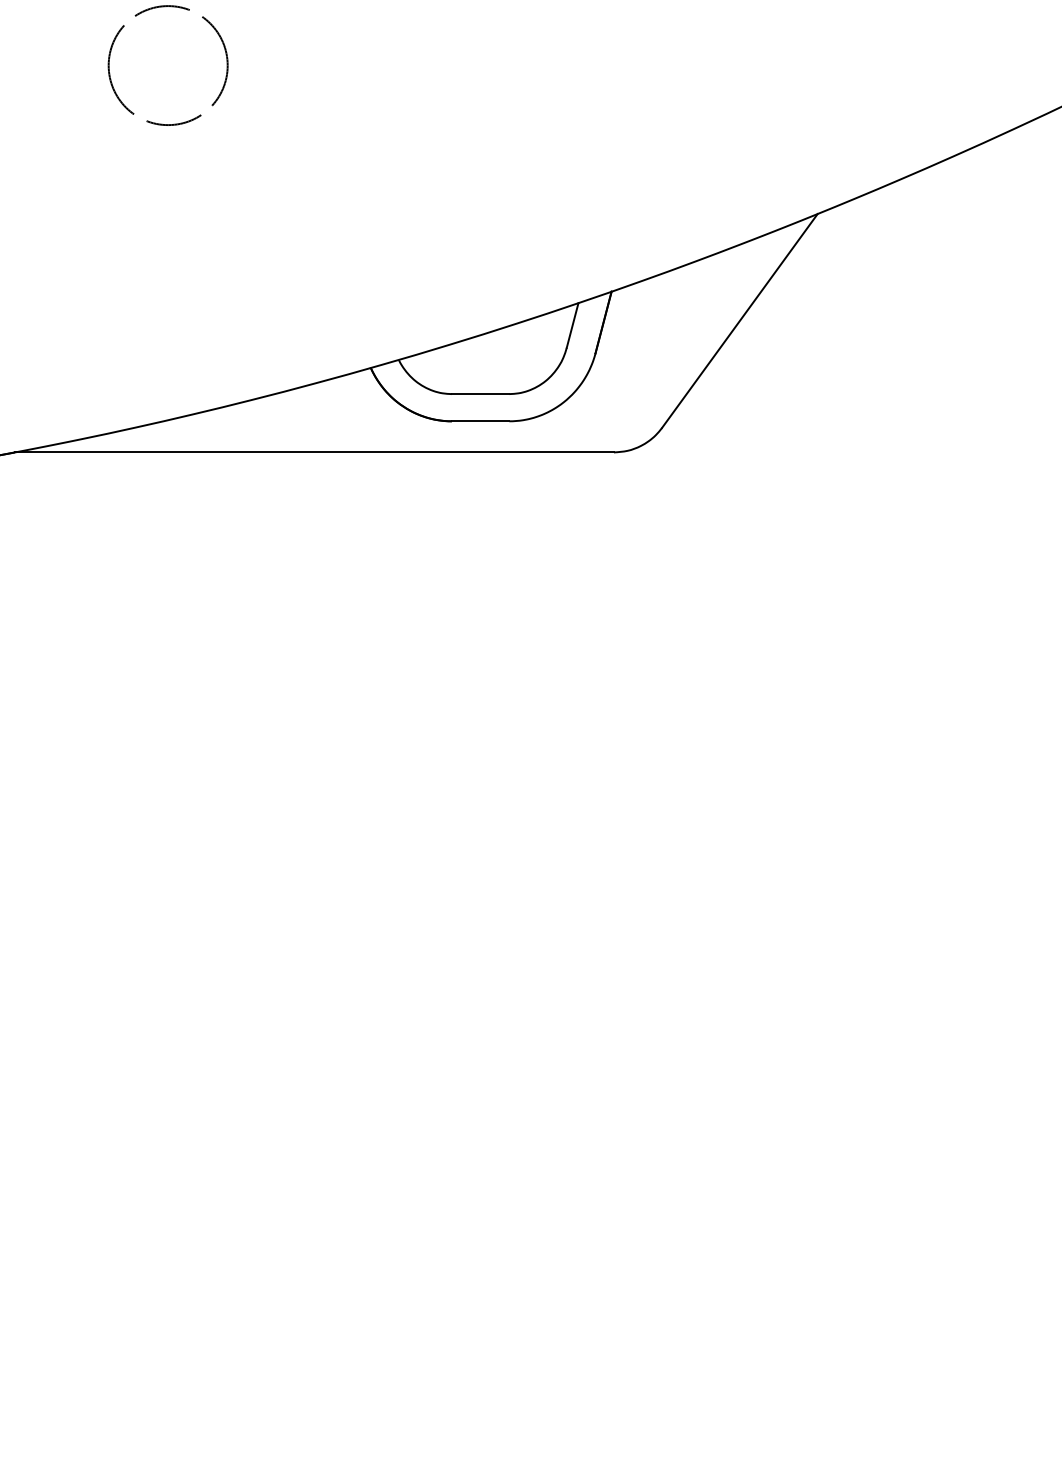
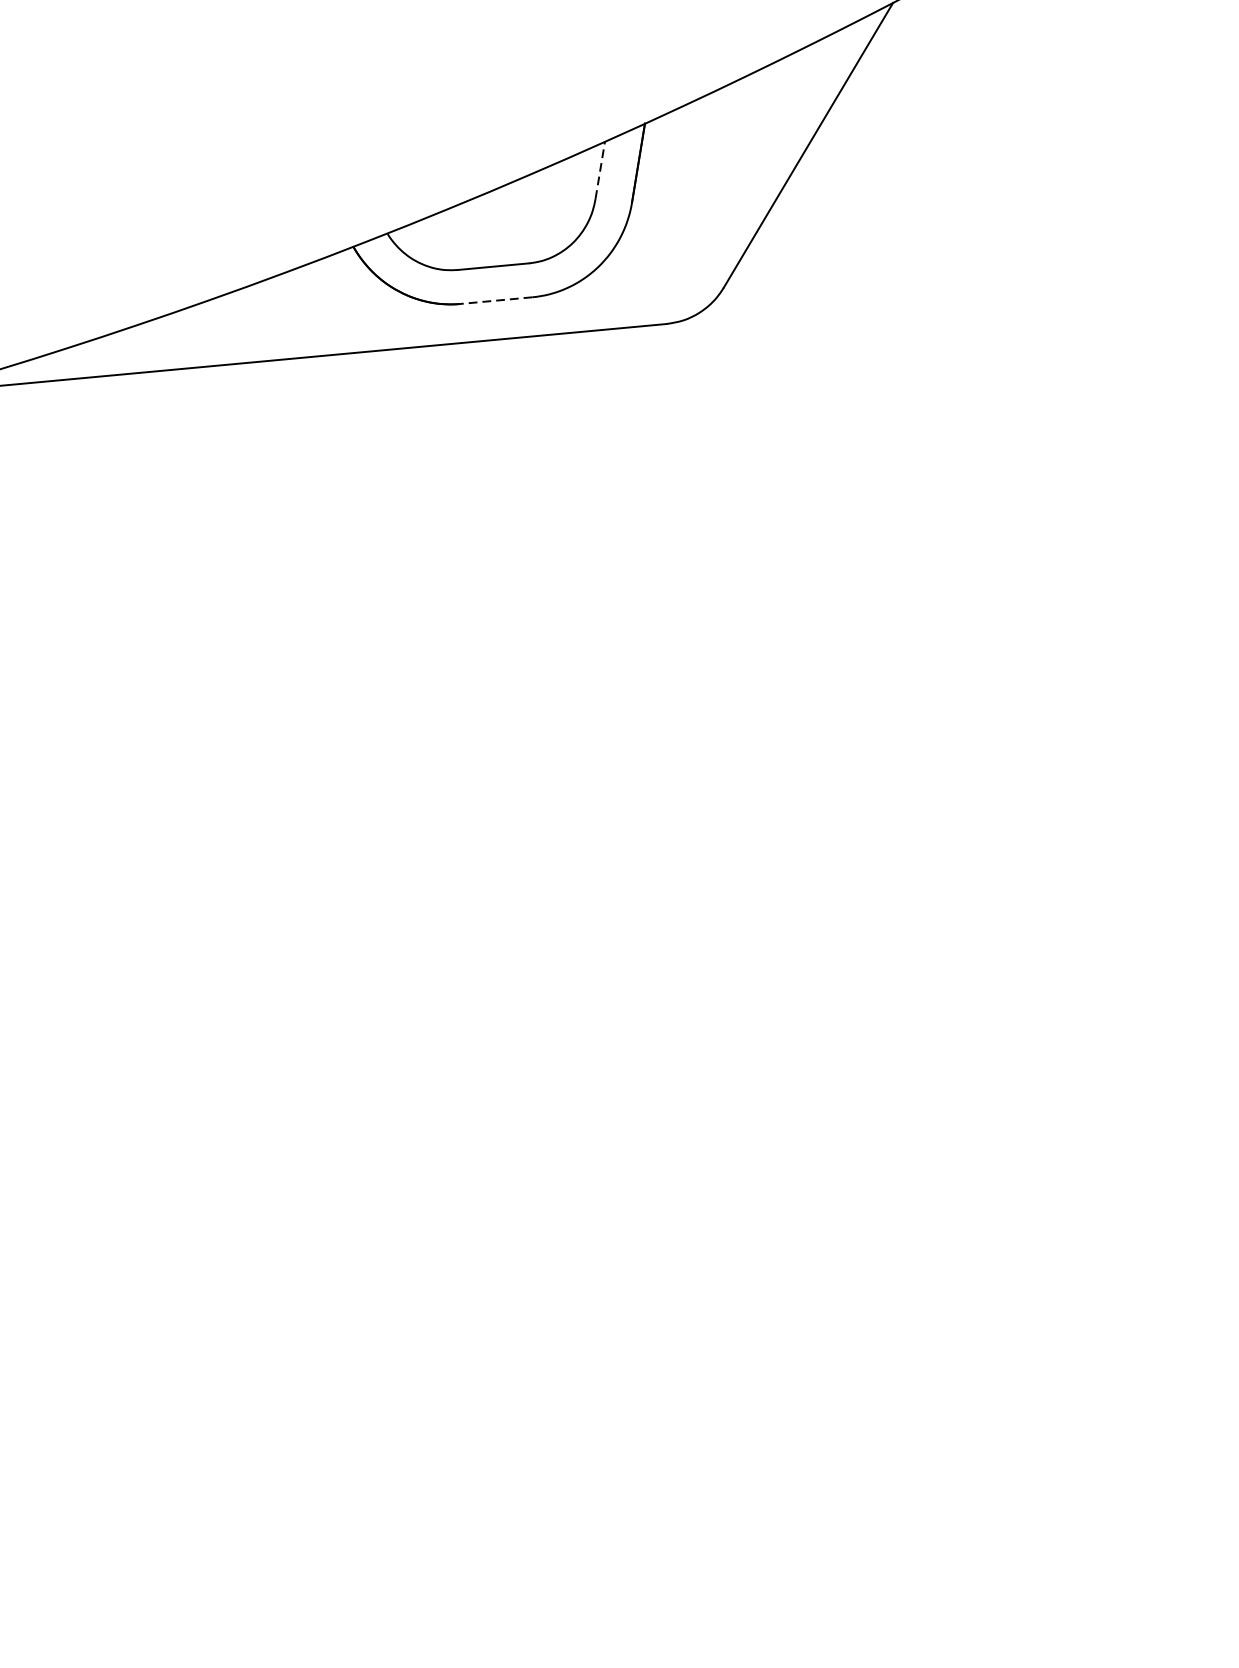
line: (572, 324) -> (599, 169), solid -> dashed
line: (480, 421) -> (496, 300), solid -> dashed

